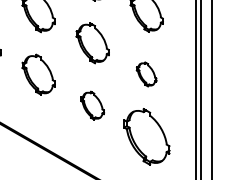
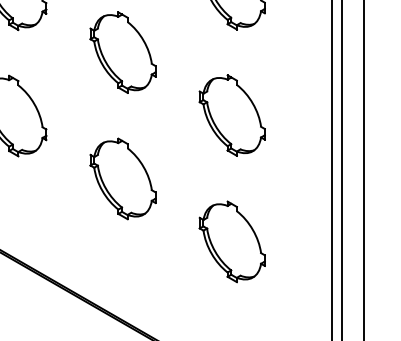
part: (146, 74) -> (231, 115), size x1.67
part: (92, 105) -> (122, 178), size x1.43
part: (146, 136) -> (231, 240), size x0.71

